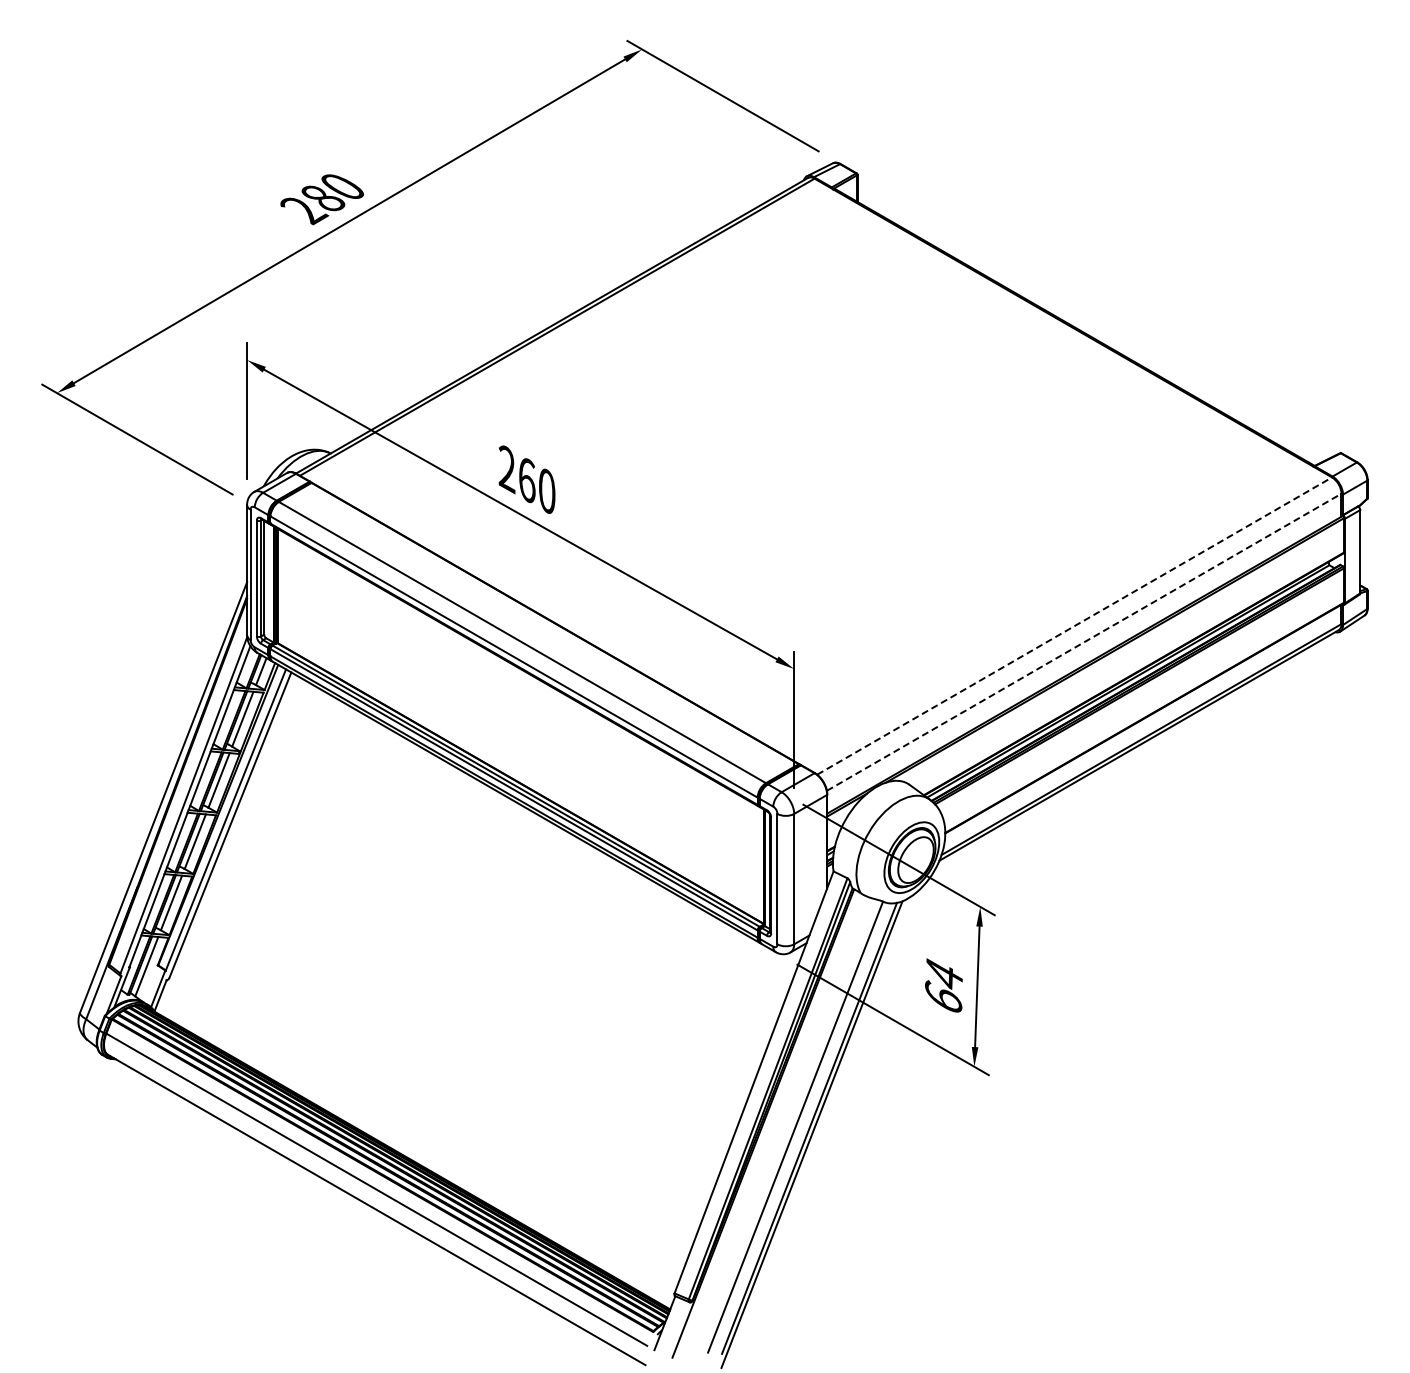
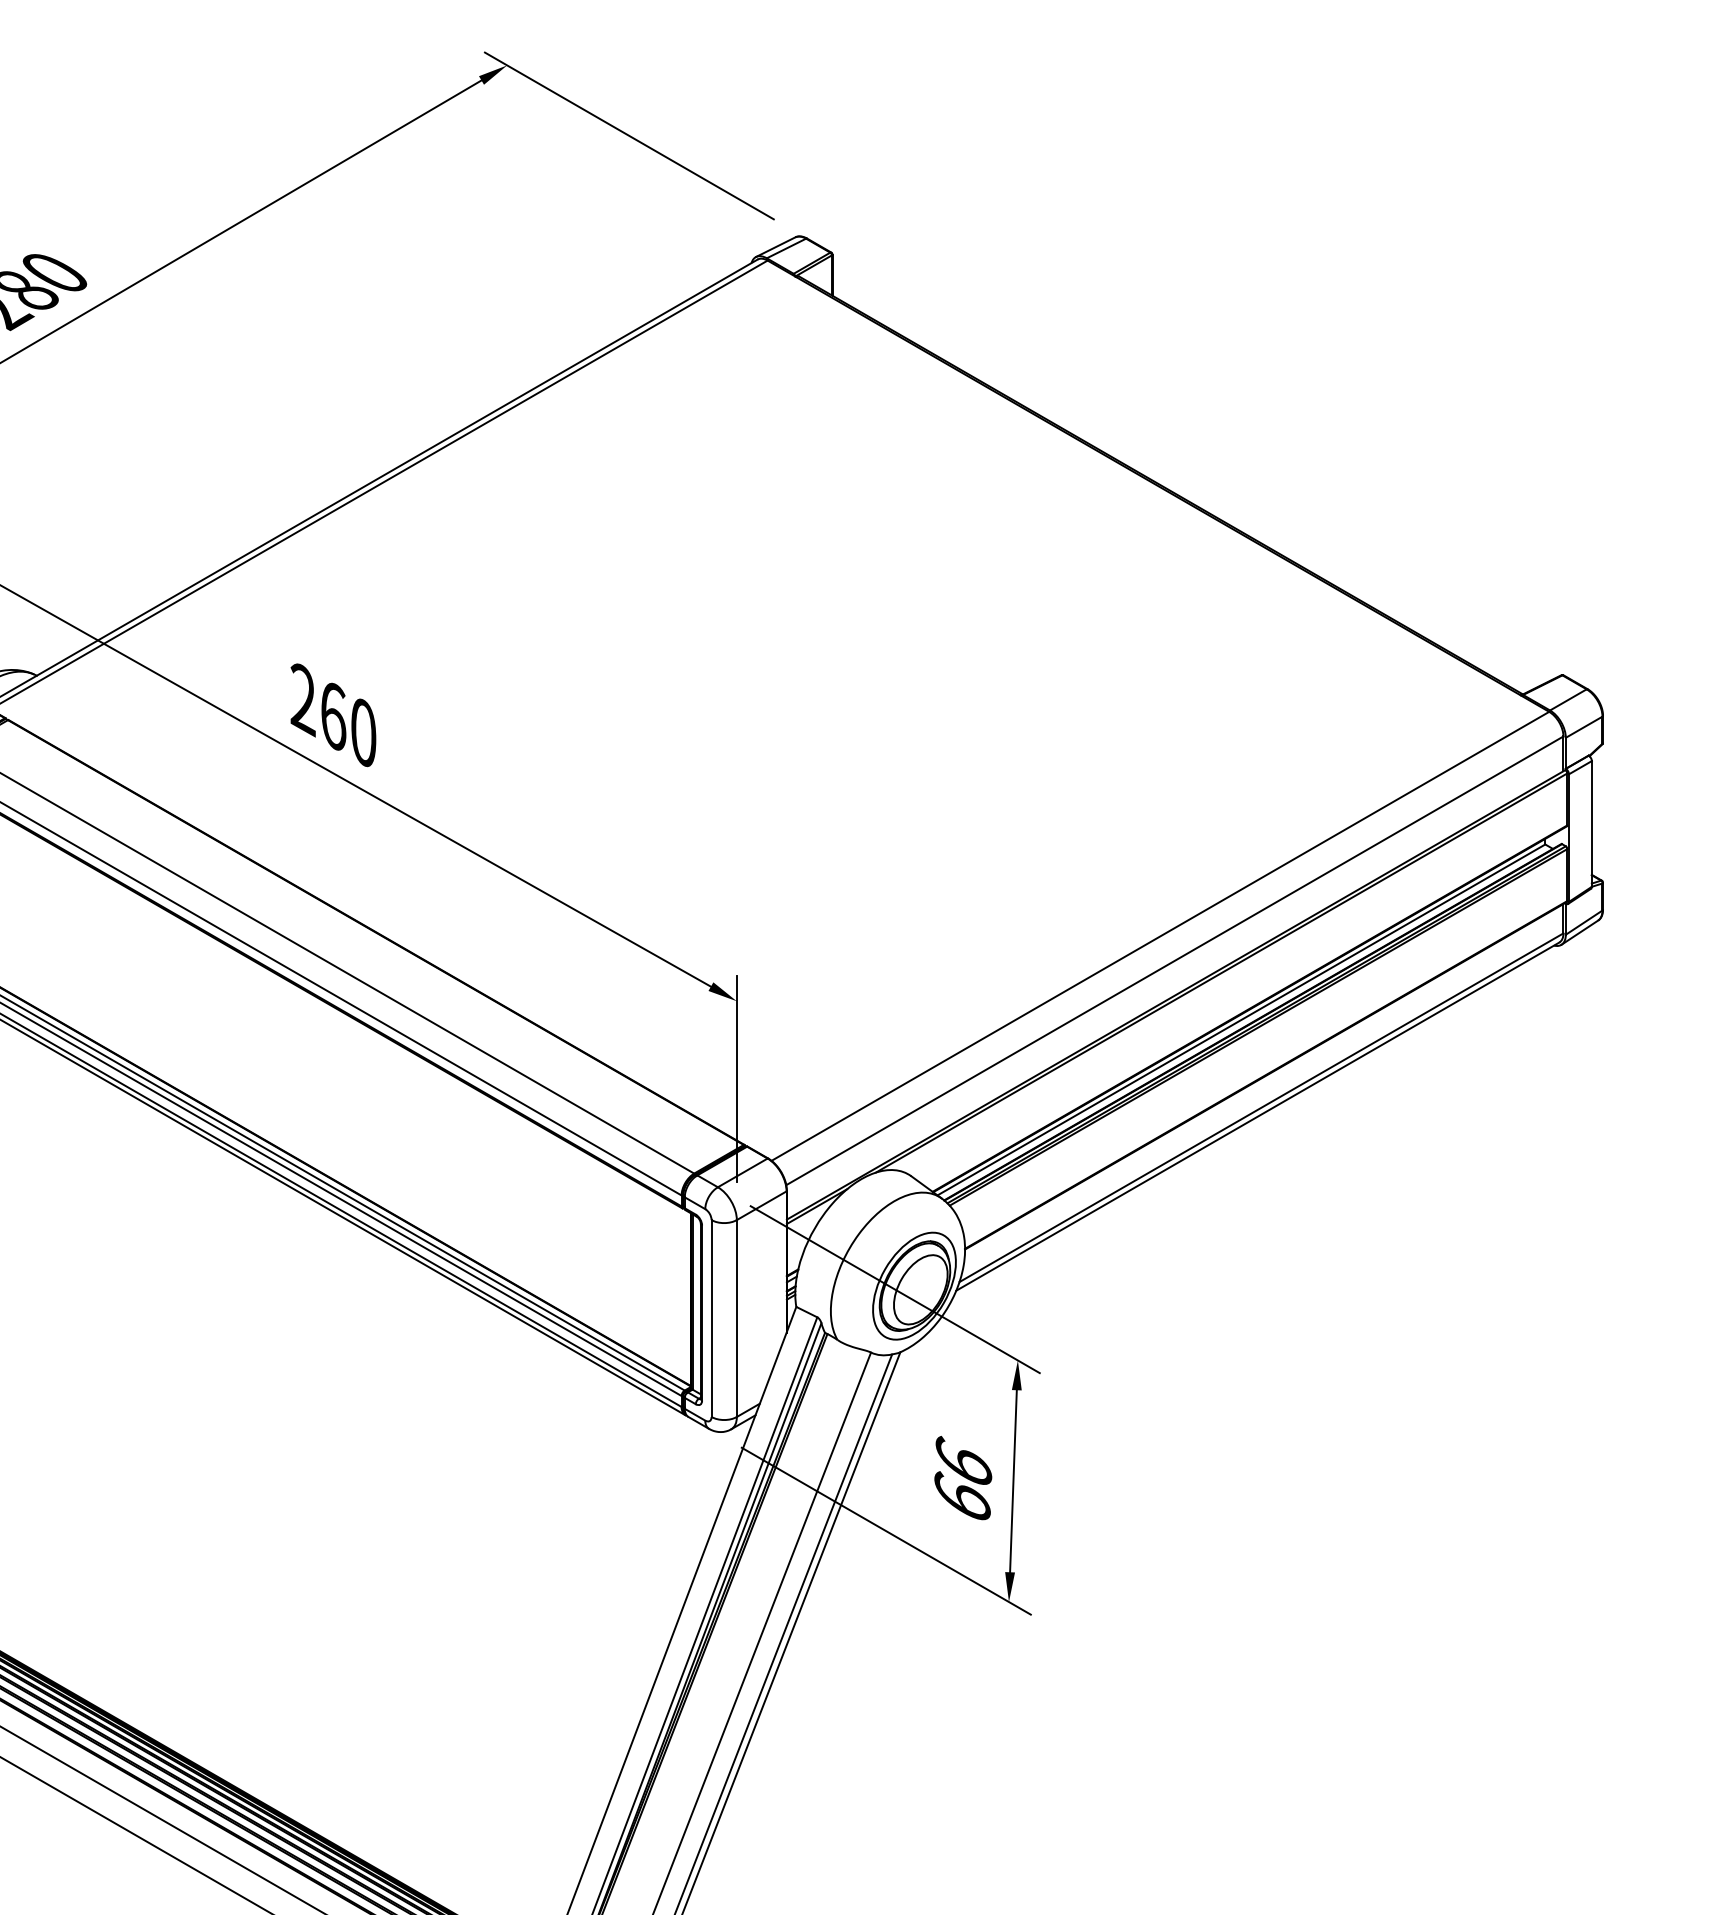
line: (1075, 625) -> (1161, 935), dashed -> solid
line: (1084, 642) -> (1175, 961), dashed -> solid
text: (944, 972) -> (963, 1459), 64 -> 66

